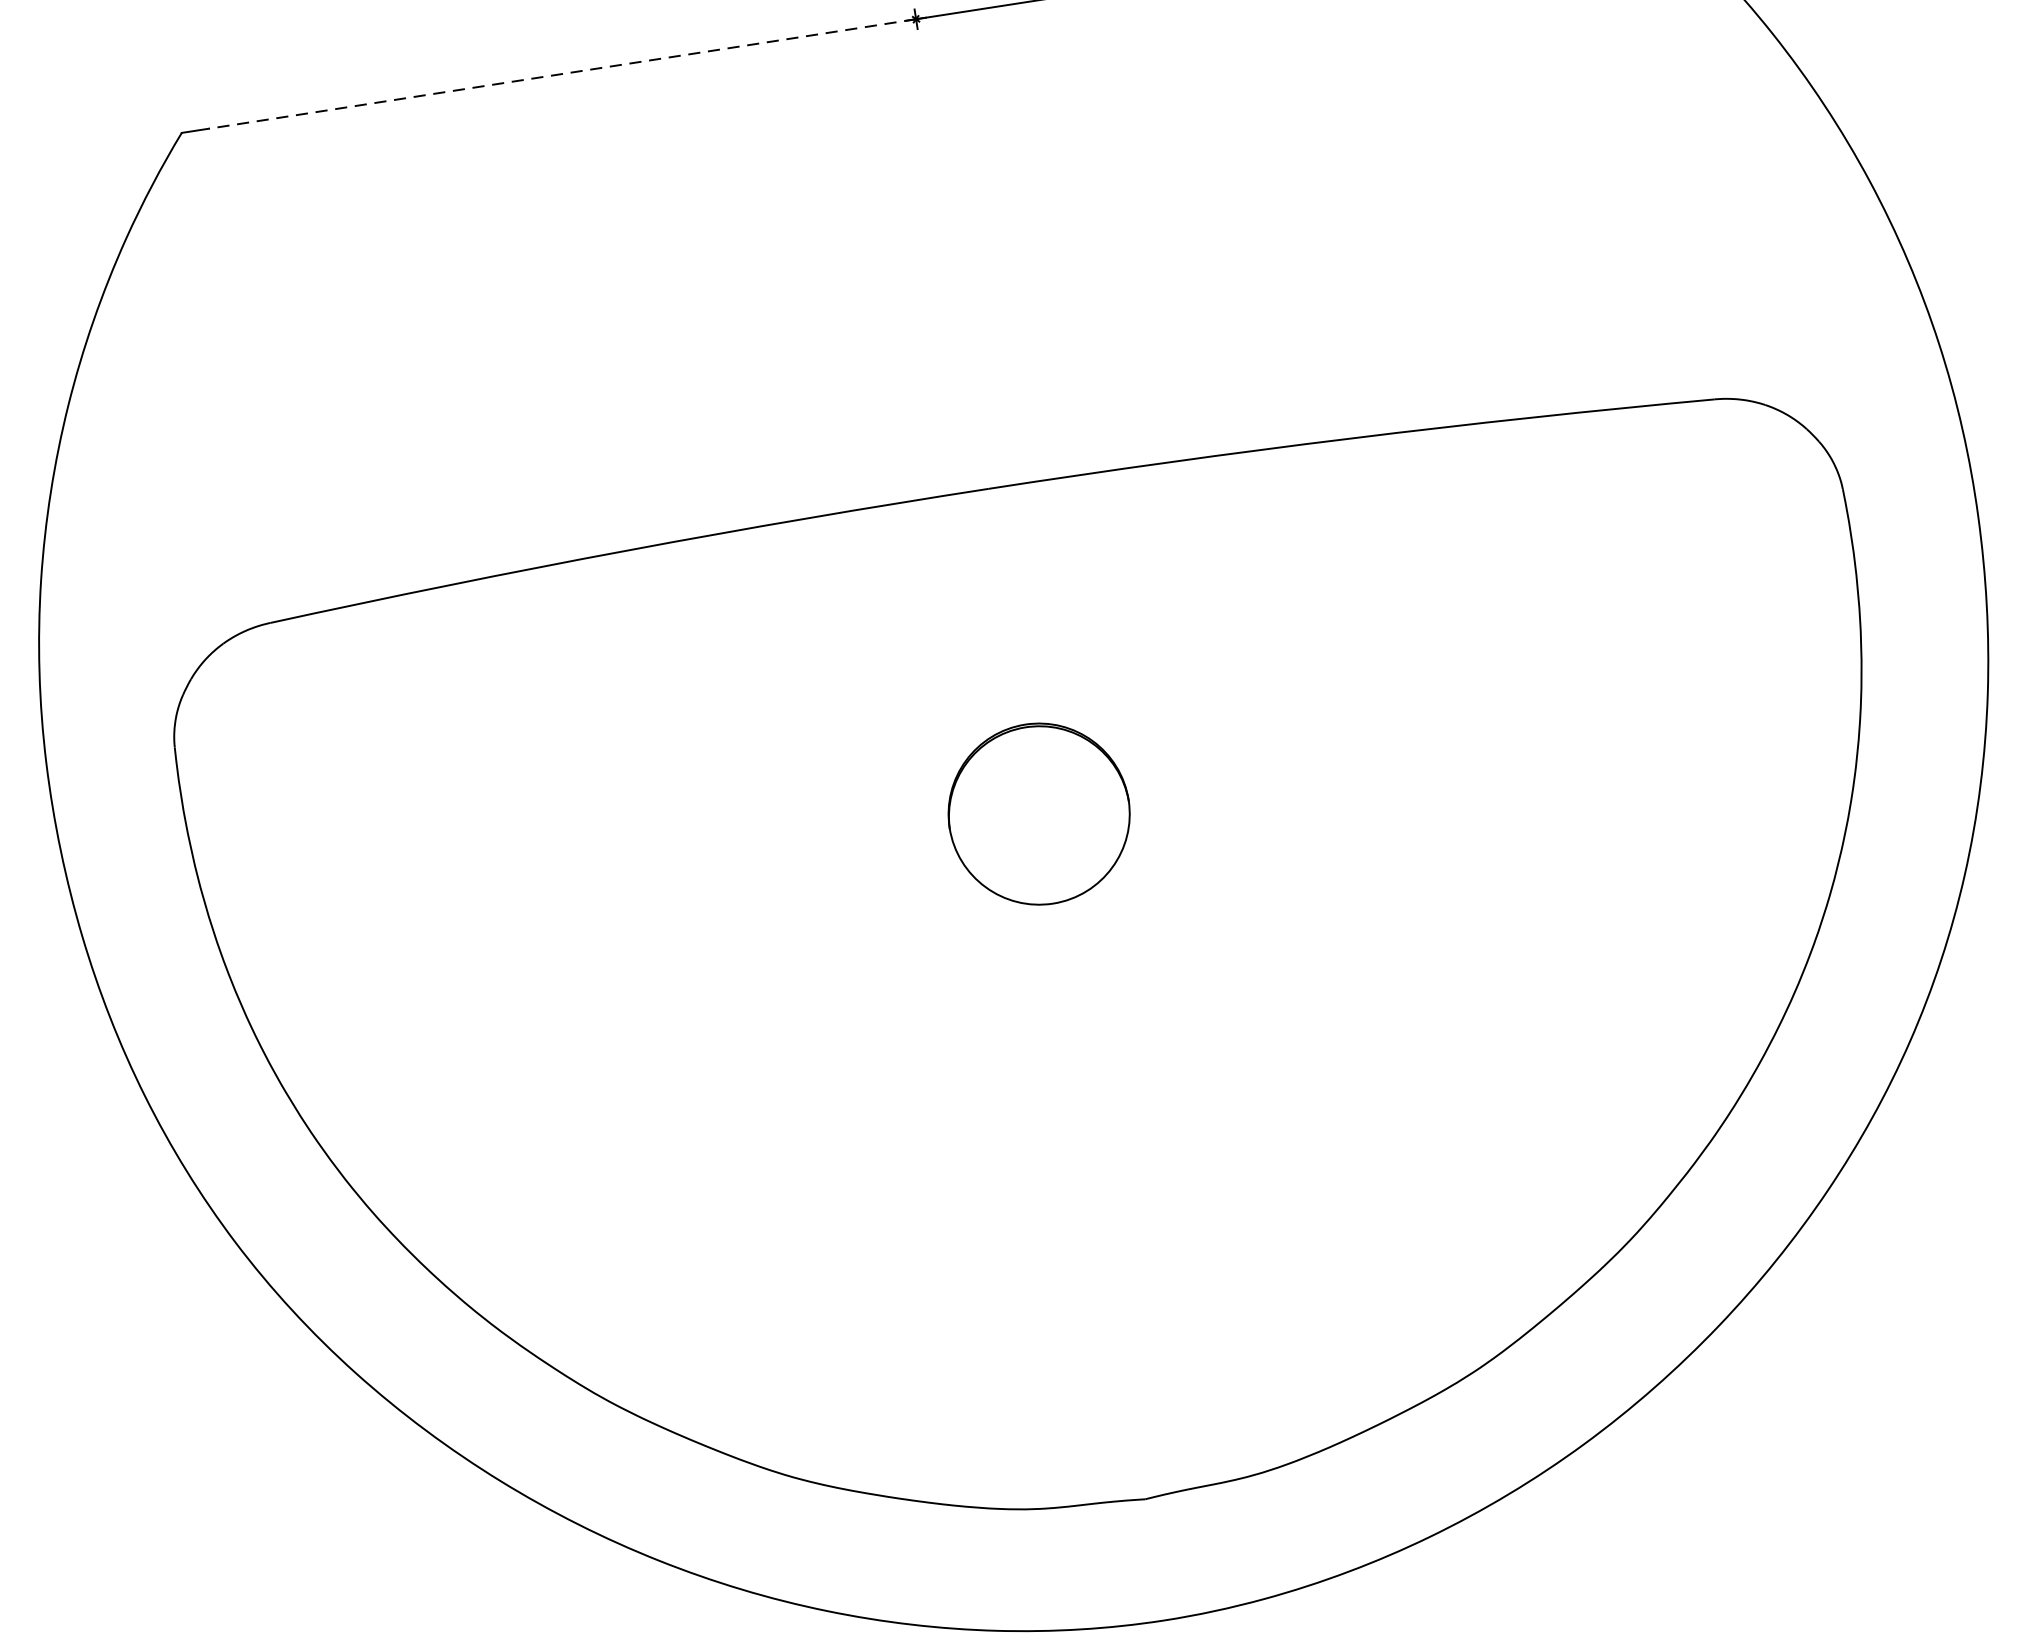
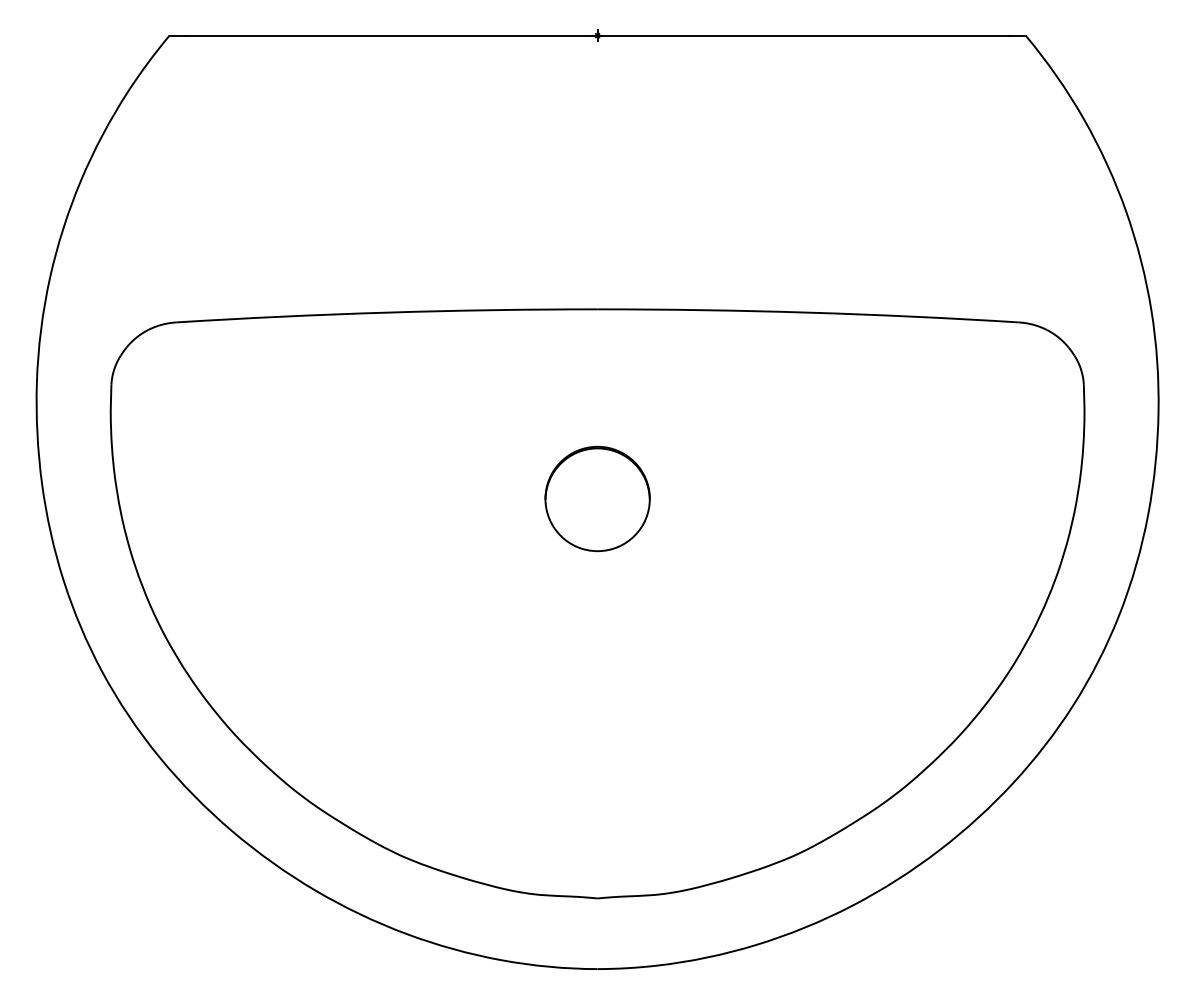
line: (560, 74) -> (390, 35), dashed -> solid

